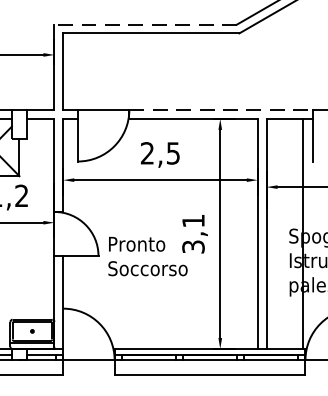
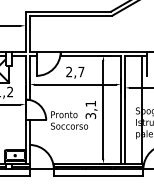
line: (145, 24) -> (68, 11), dashed -> solid
line: (222, 109) -> (104, 51), dashed -> solid
text: (173, 154) -> (81, 72), 2,5 -> 2,7

